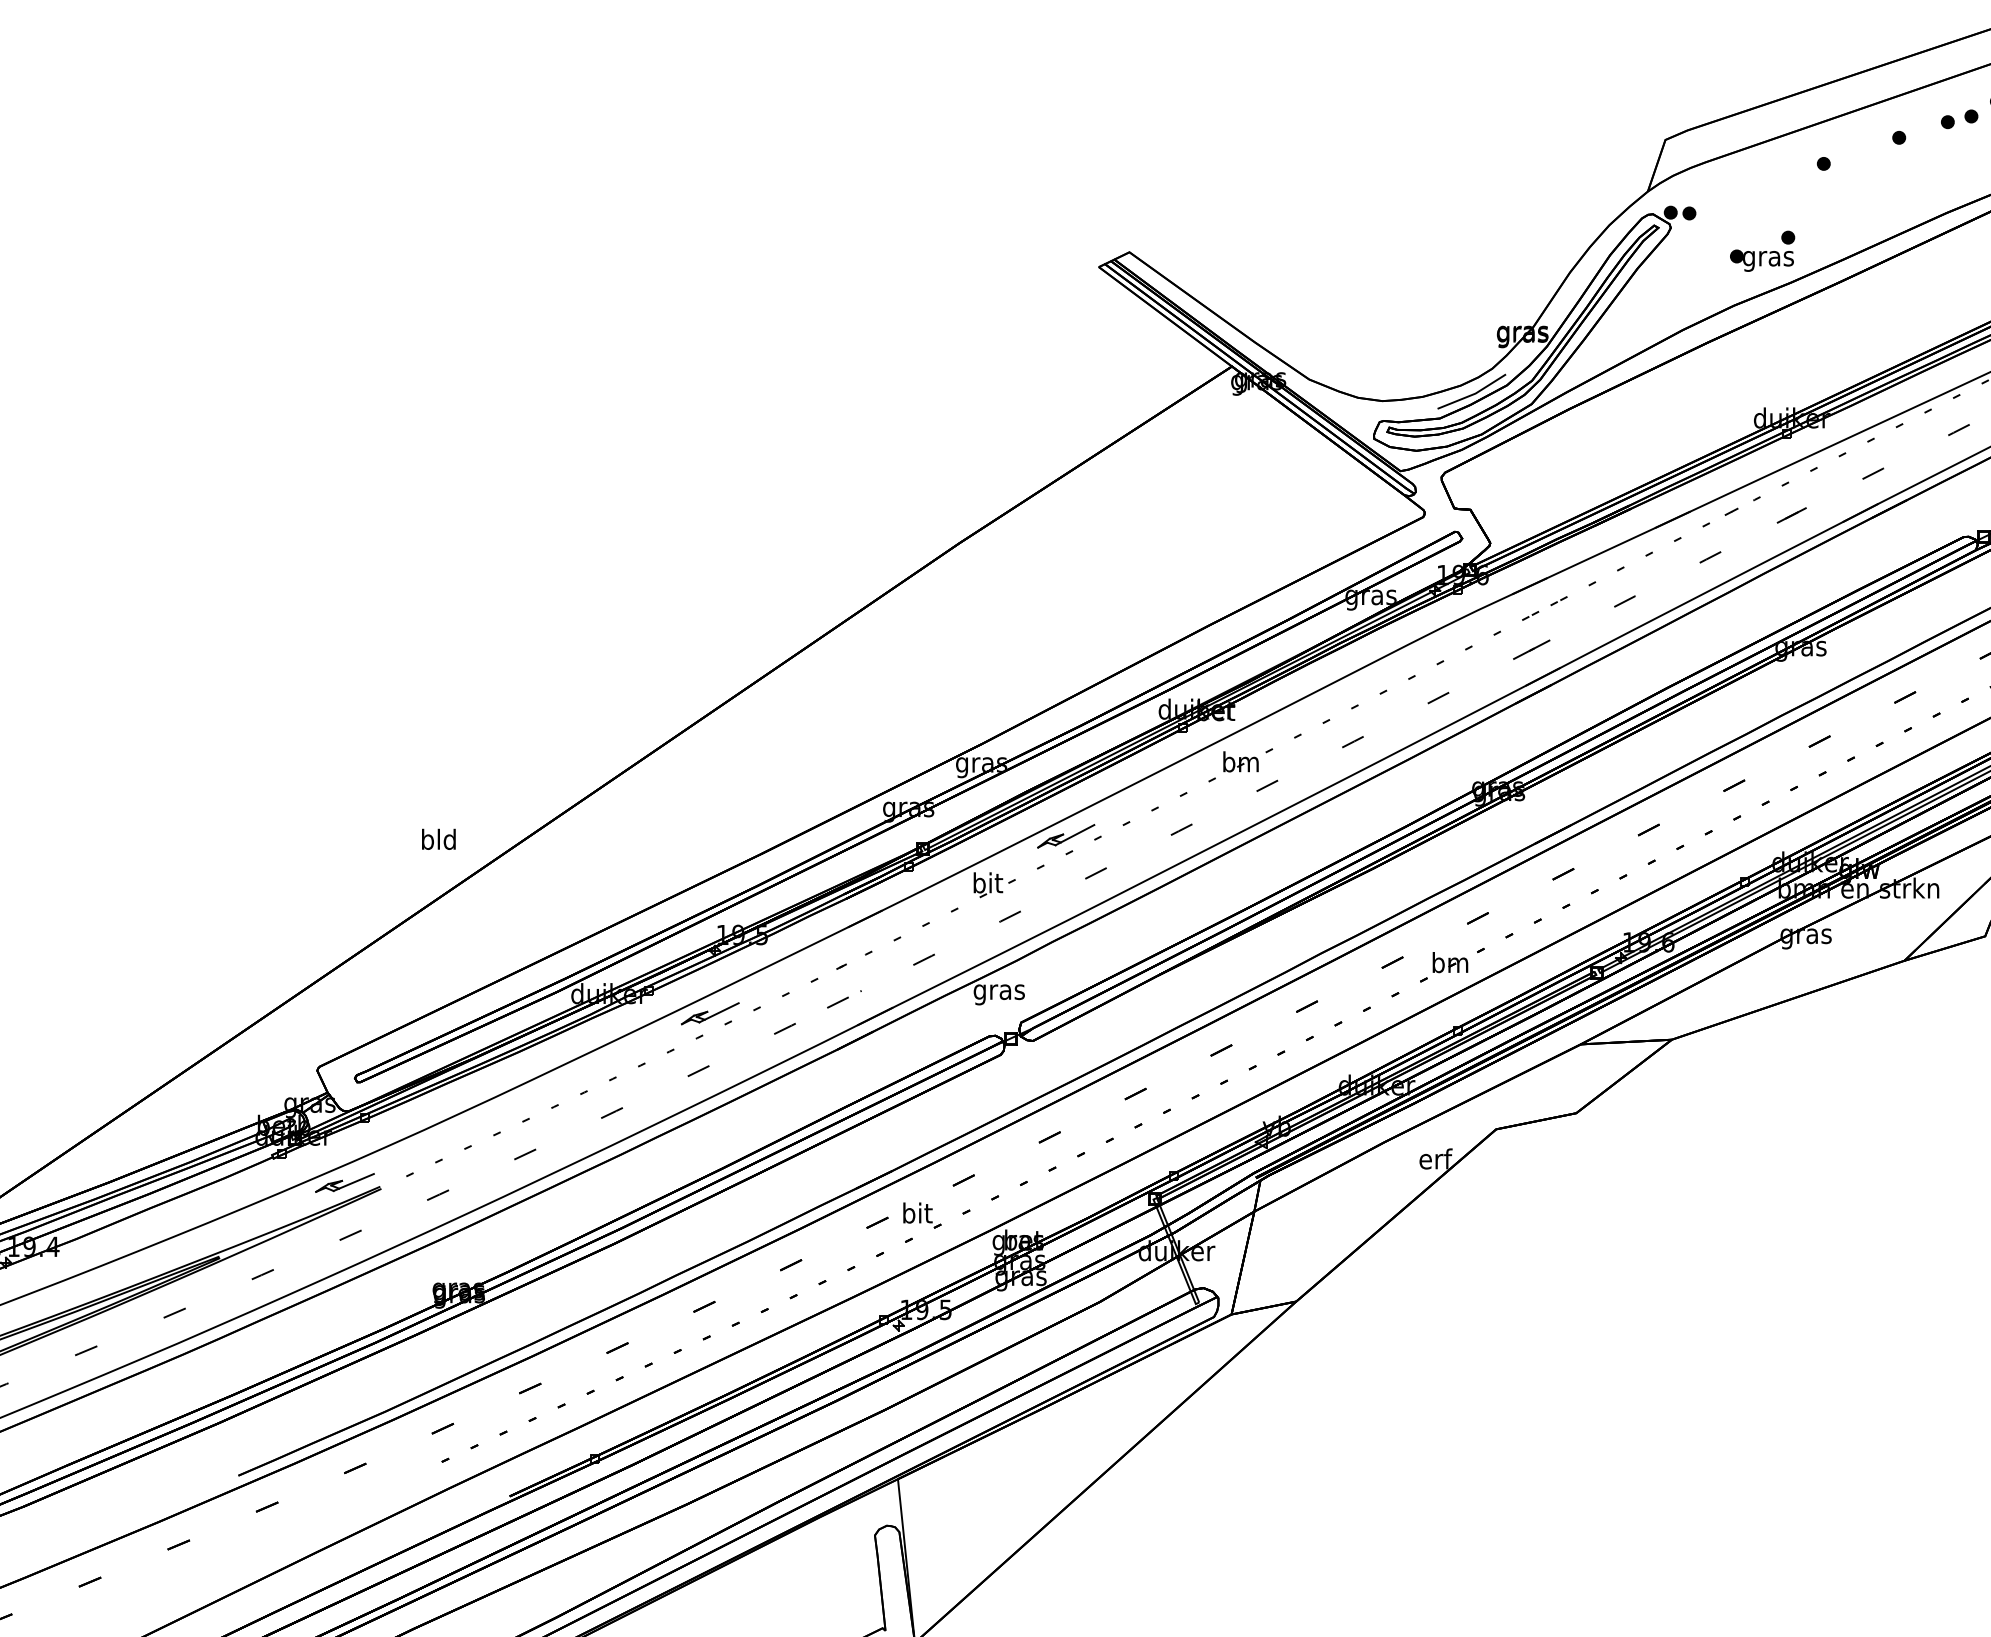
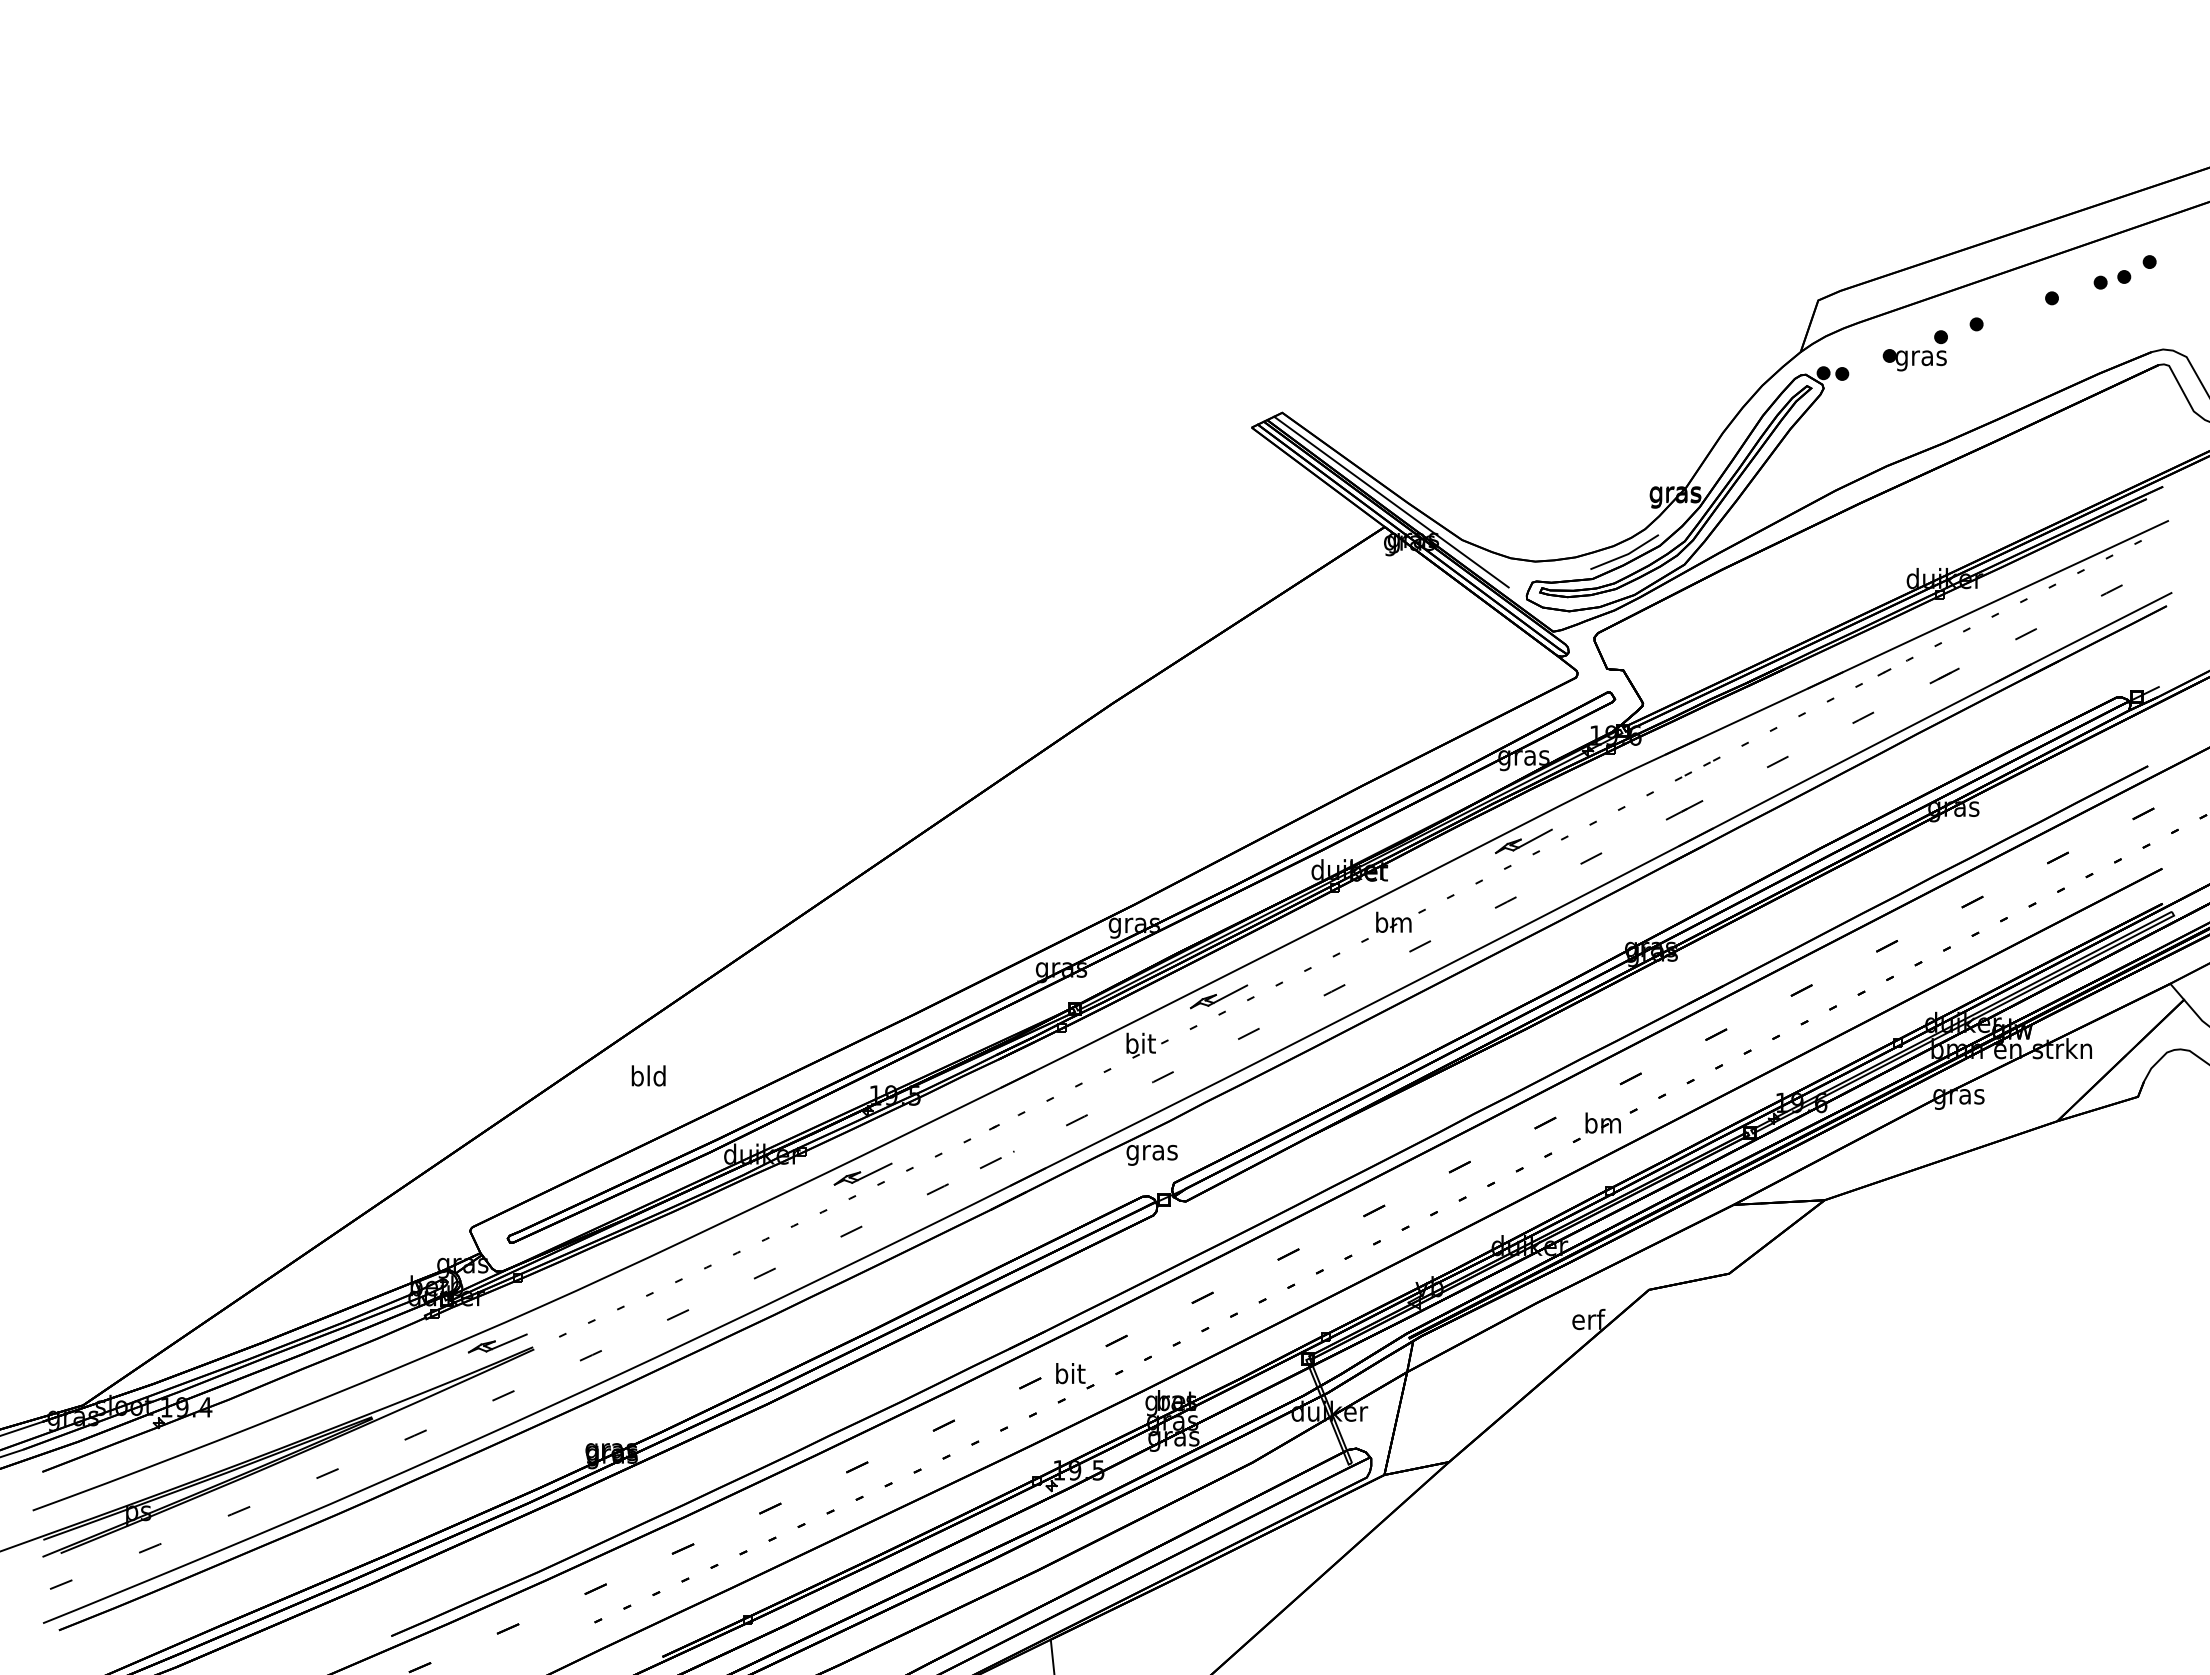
part: (1761, 251) -> (1914, 350), moved
line: (1238, 341) -> (1391, 501), added
part: (1370, 681) -> (1523, 841), added
text: (438, 839) -> (648, 1075), moved

